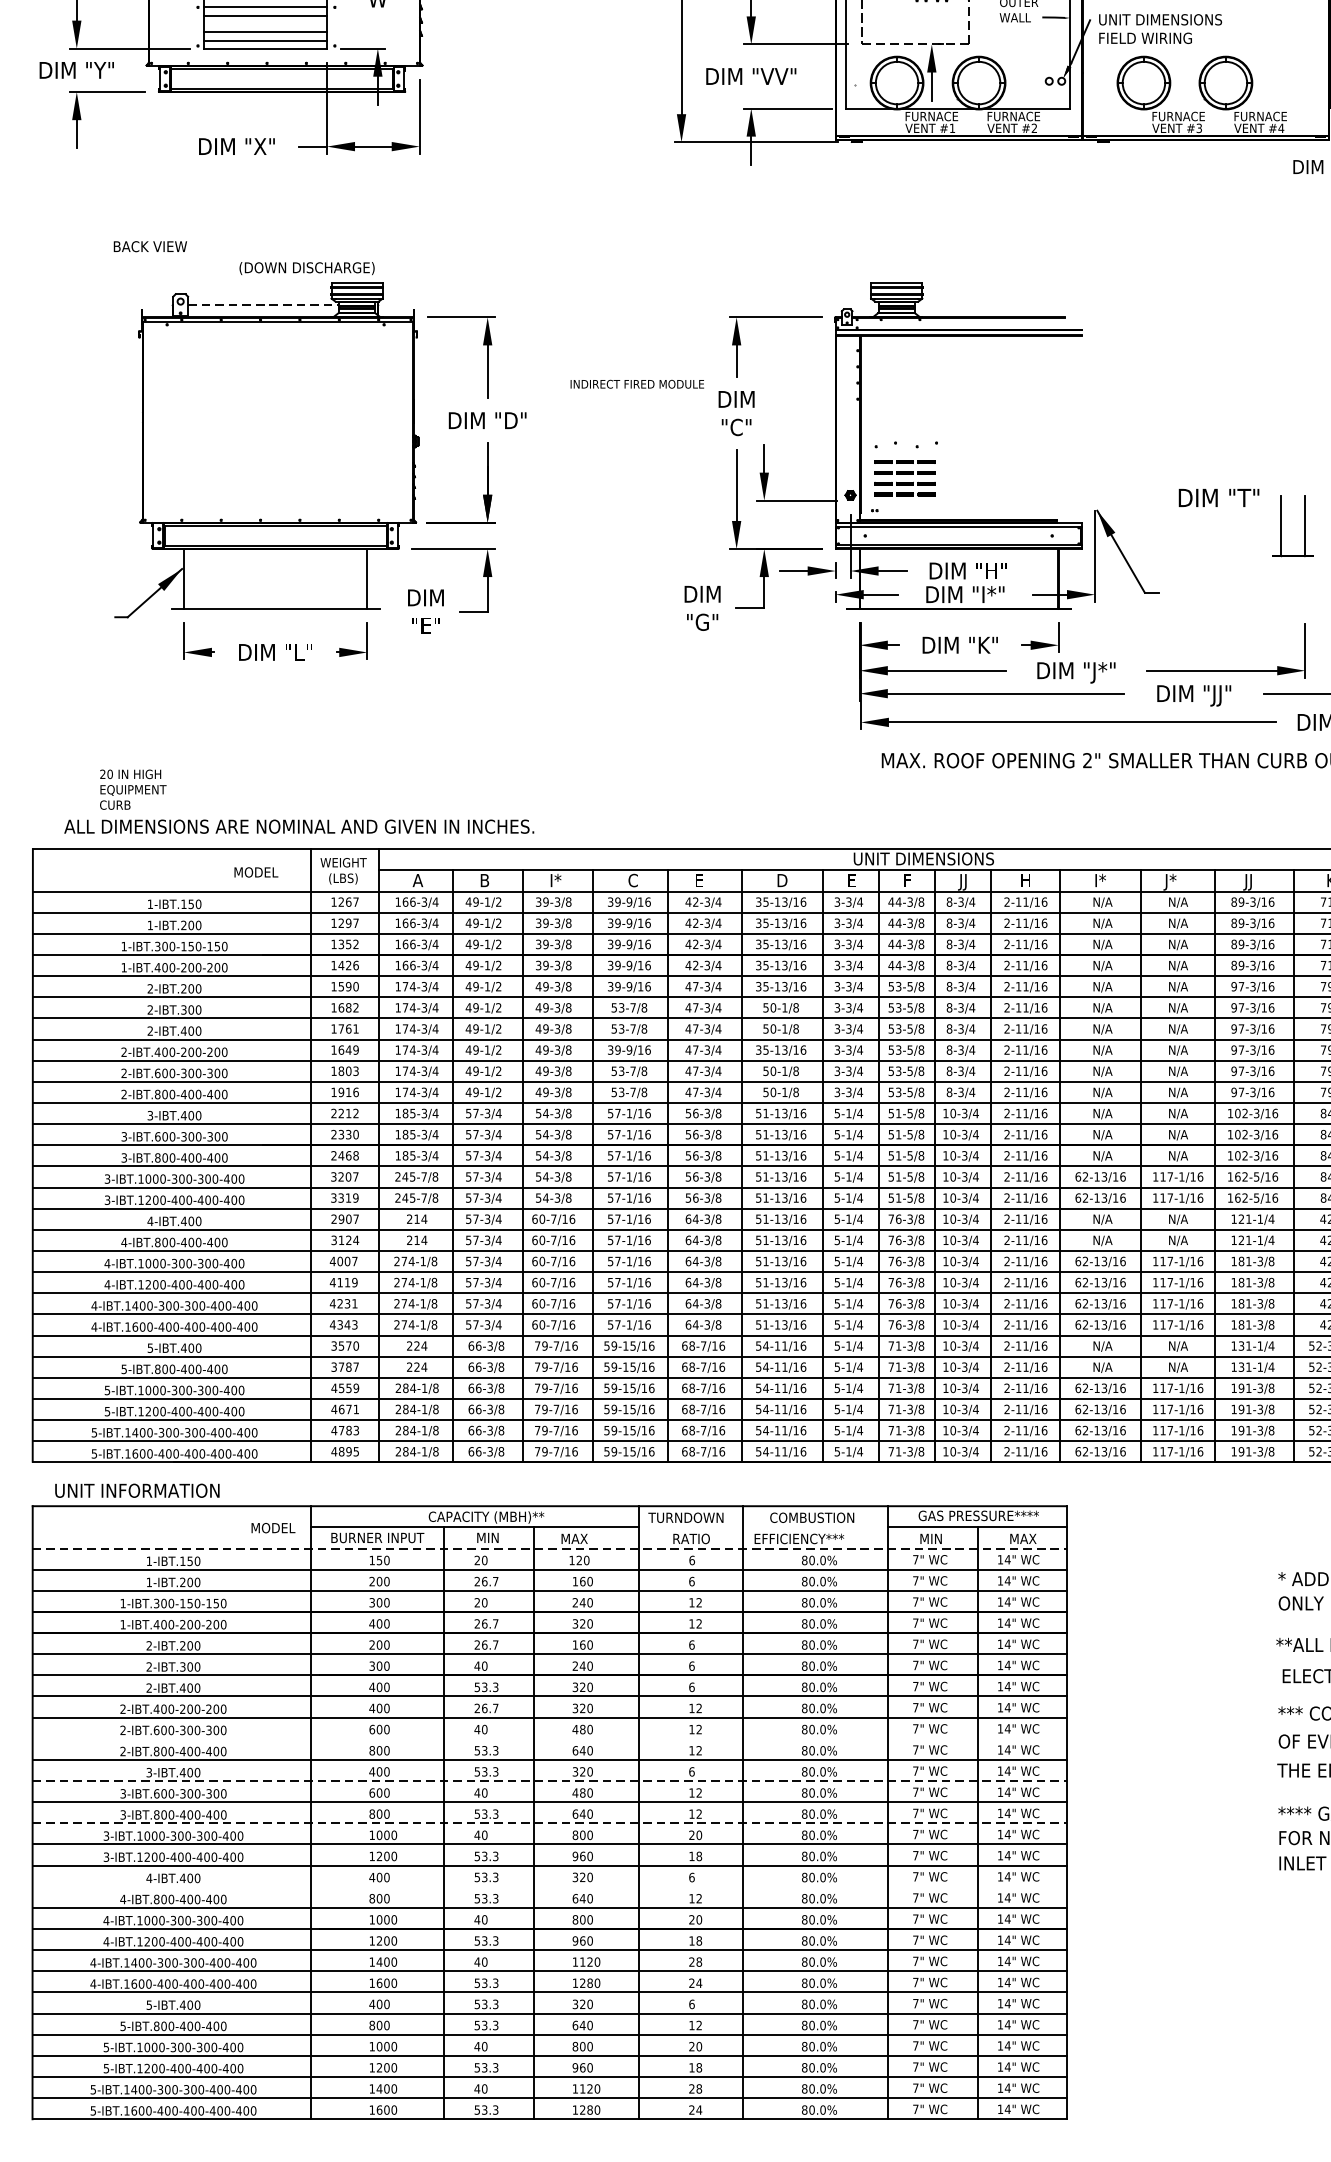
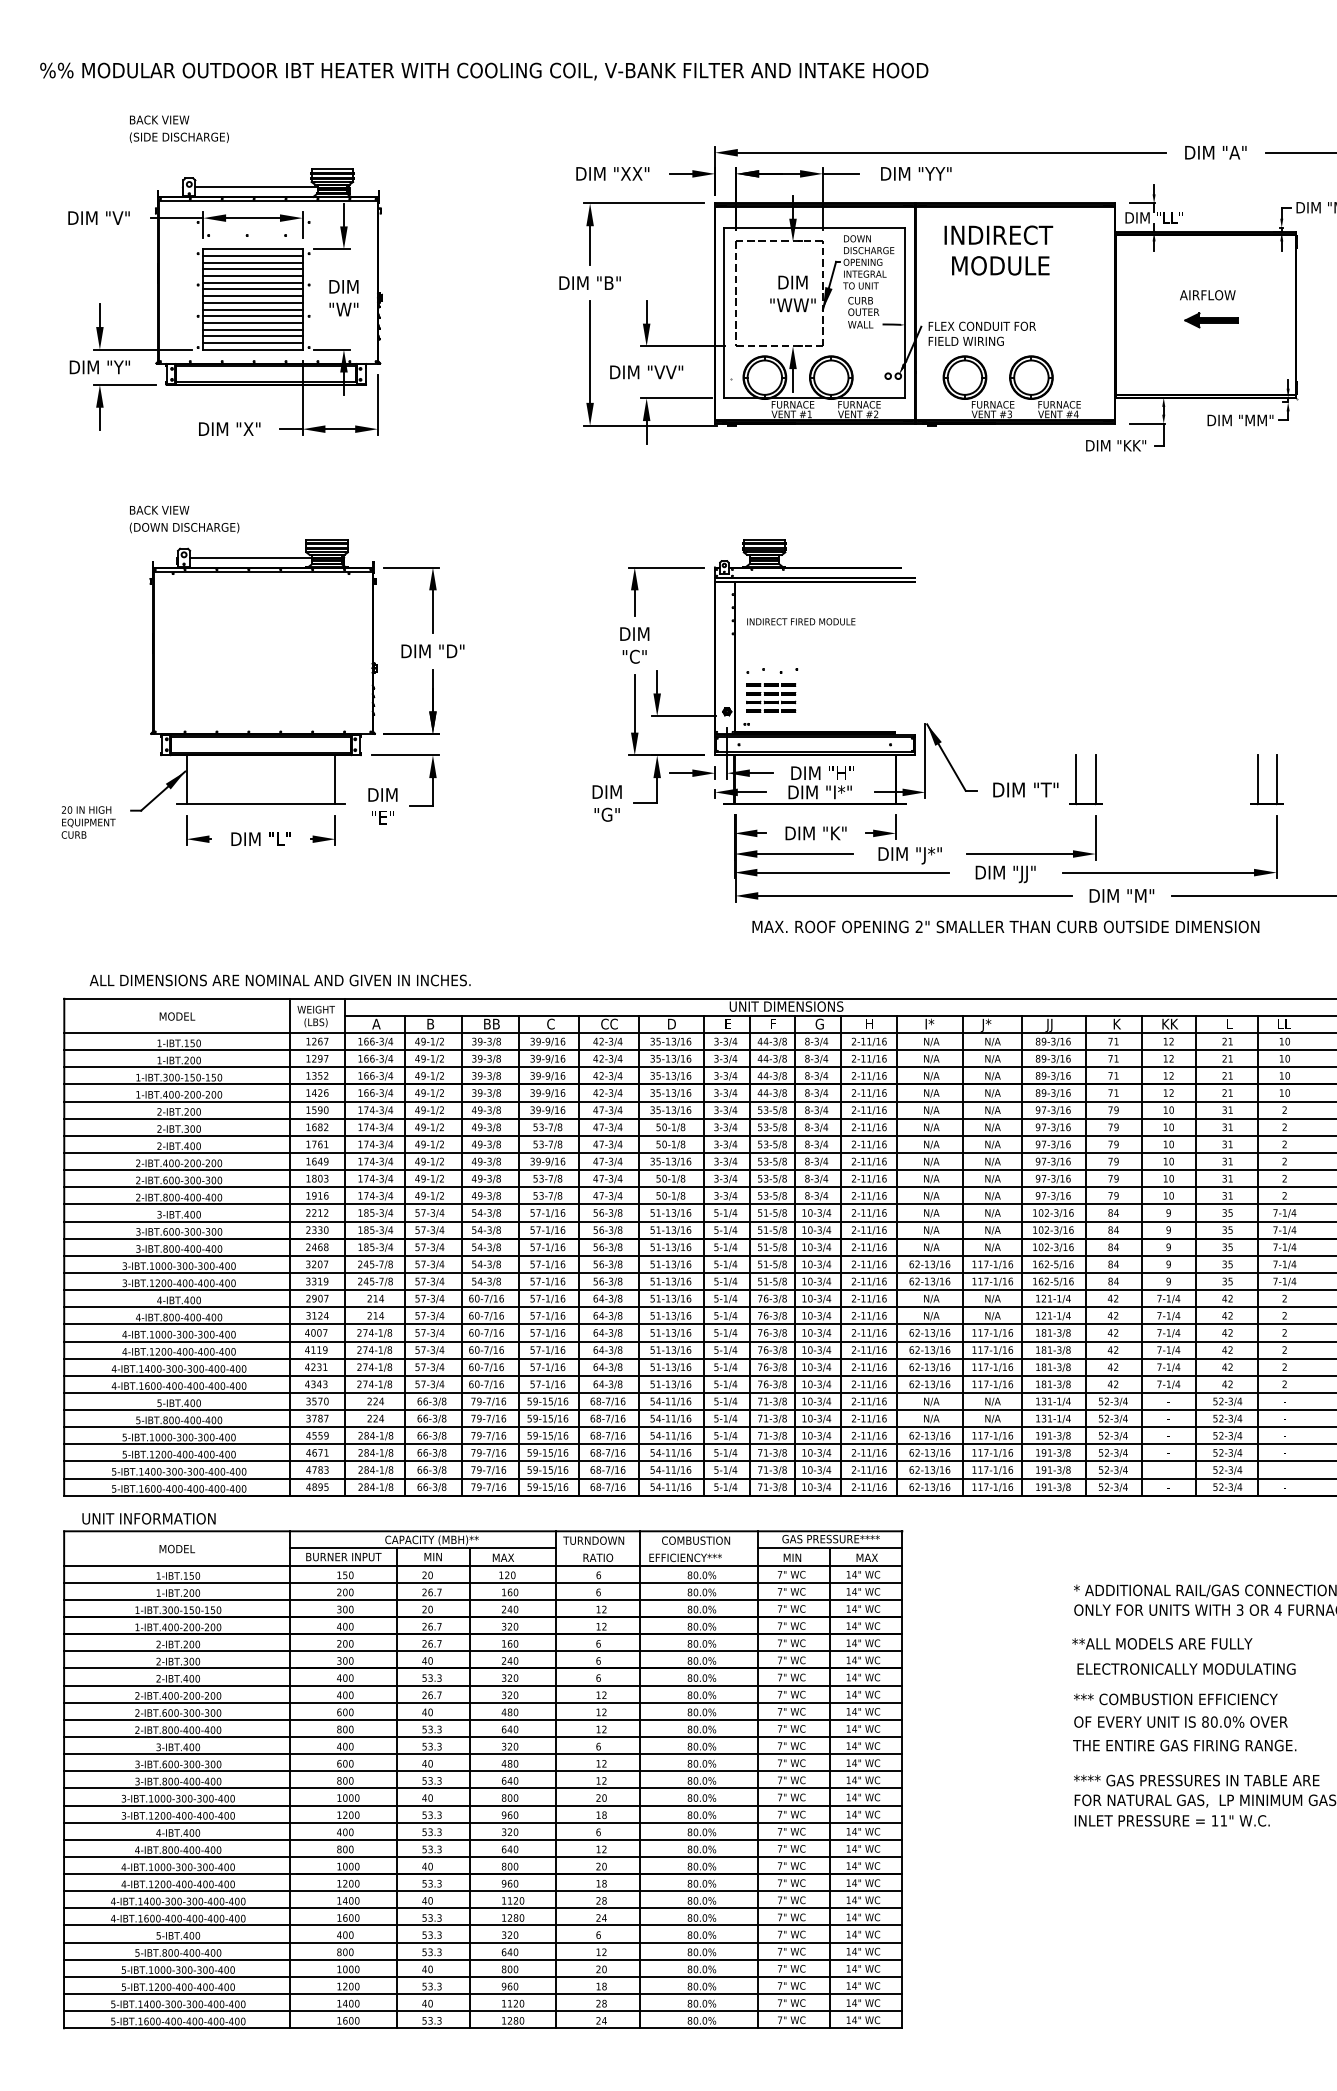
text: (1164, 18) -> (981, 325), UNIT DIMENSIONS -> FLEX CONDUIT FOR
line: (265, 23) -> (252, 329), added
text: (306, 267) -> (184, 527), moved
line: (263, 304) -> (251, 557), dashed -> solid
text: (637, 383) -> (801, 621), moved
text: (1218, 497) -> (1025, 789), moved
part: (1281, 525) -> (1076, 779), moved
text: (133, 789) -> (88, 822), moved
text: (256, 872) -> (177, 1016), moved
text: (561, 879) -> (492, 1023), I* -> BB
text: (705, 879) -> (609, 1023), E -> CC
text: (963, 881) -> (818, 1024), JJ -> G
text: (272, 1527) -> (176, 1548), moved
line: (550, 1548) -> (483, 1565), dashed -> solid
line: (550, 1738) -> (483, 1719), added
line: (550, 1781) -> (483, 1754), dashed -> solid
line: (550, 1823) -> (483, 1788), dashed -> solid
line: (550, 1886) -> (483, 1839), added

